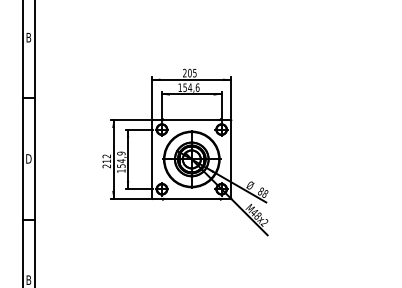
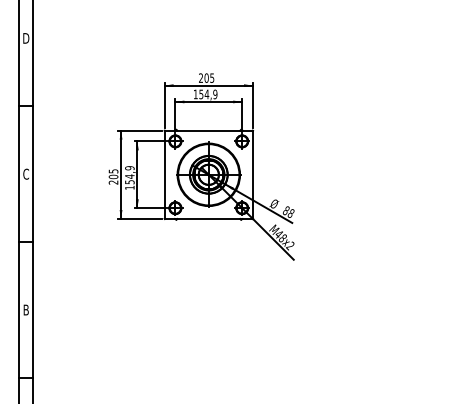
text: (29, 37) -> (26, 38), B -> D
text: (197, 87) -> (215, 94), 154,6 -> 154,9
text: (29, 158) -> (26, 173), D -> C
text: (106, 159) -> (113, 174), 212 -> 205

